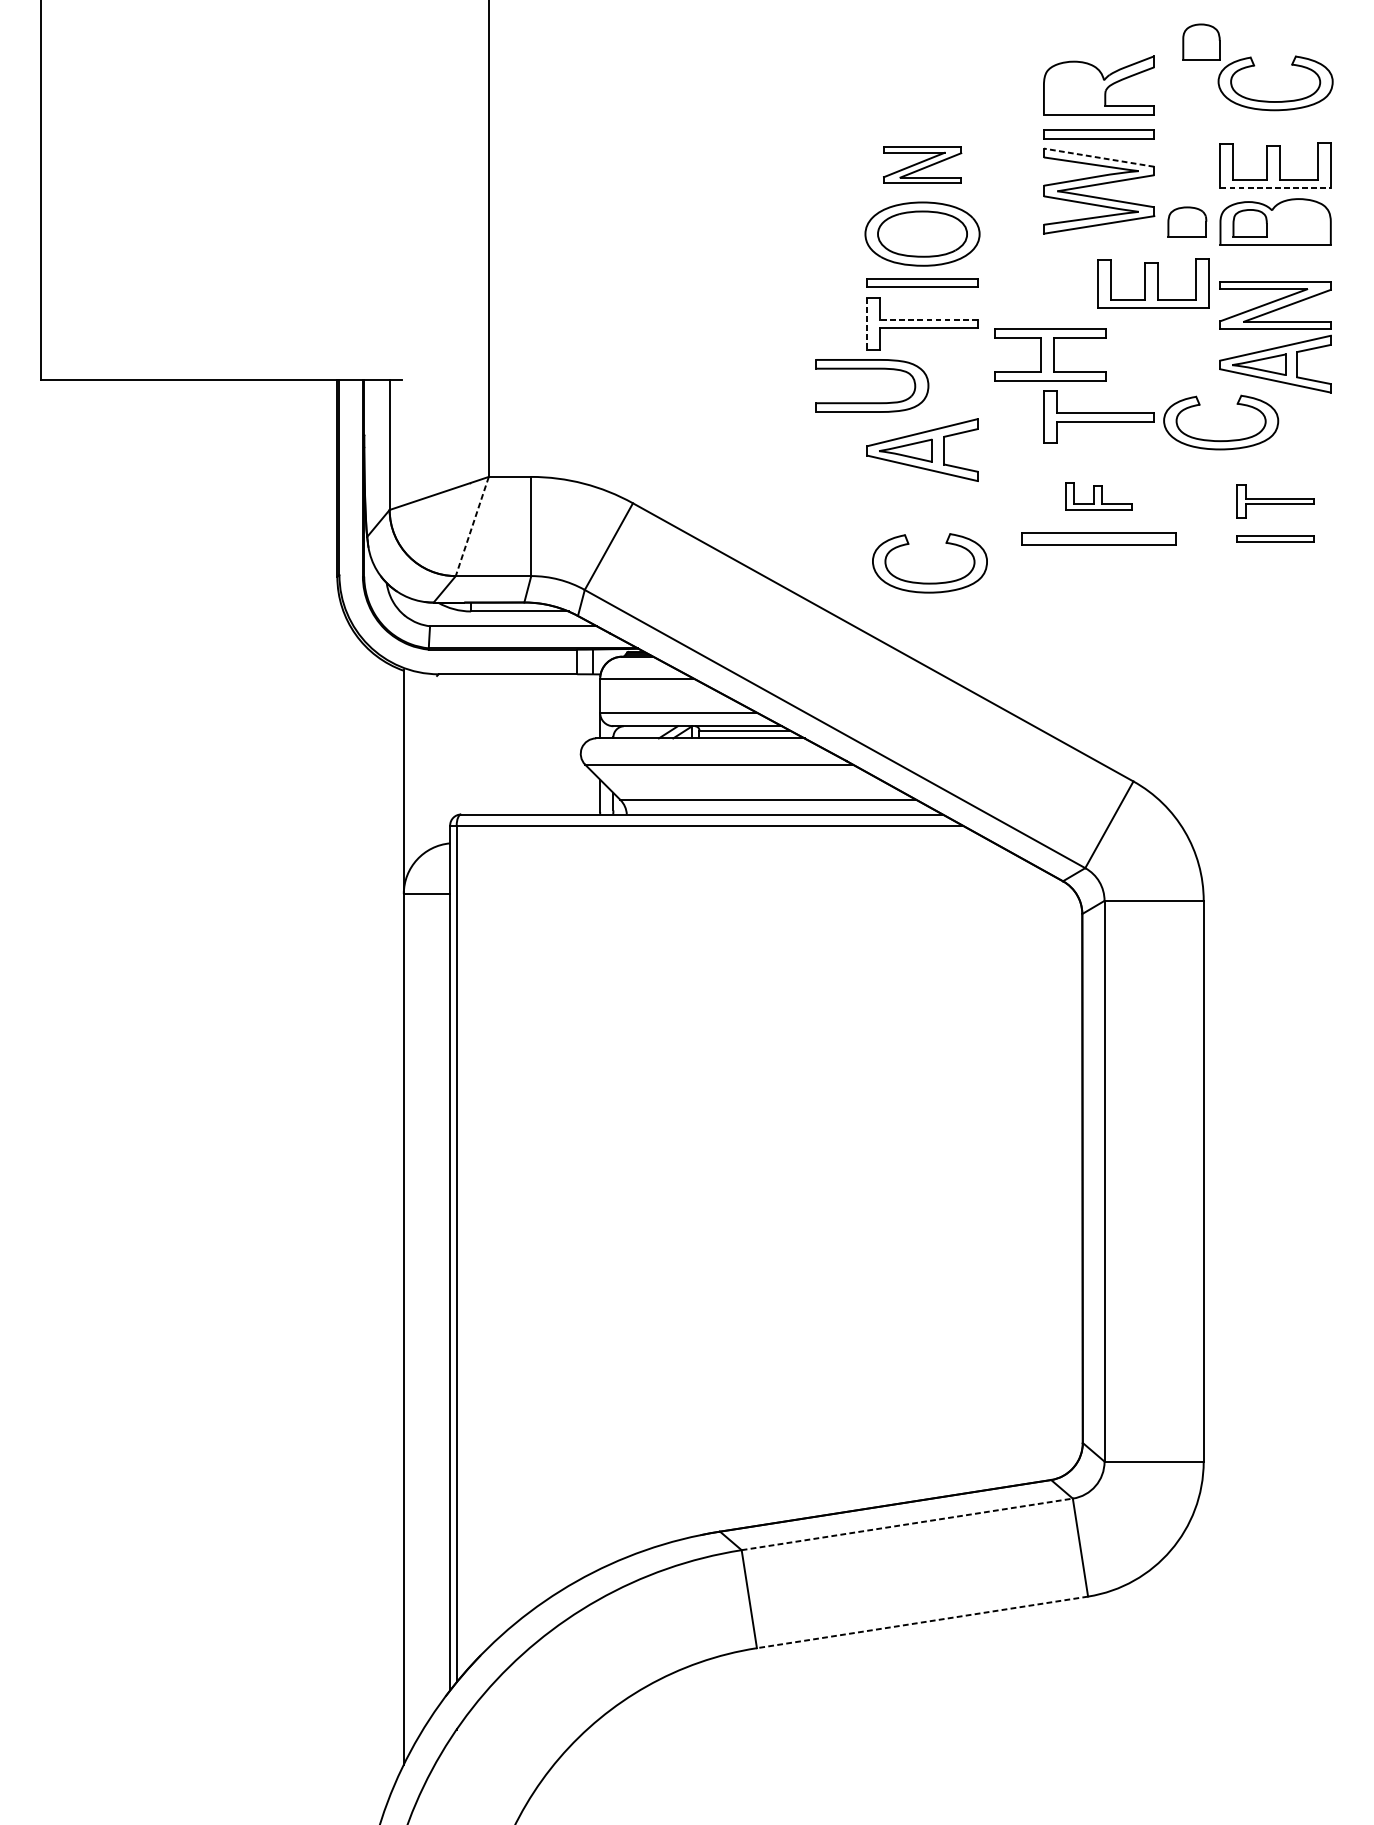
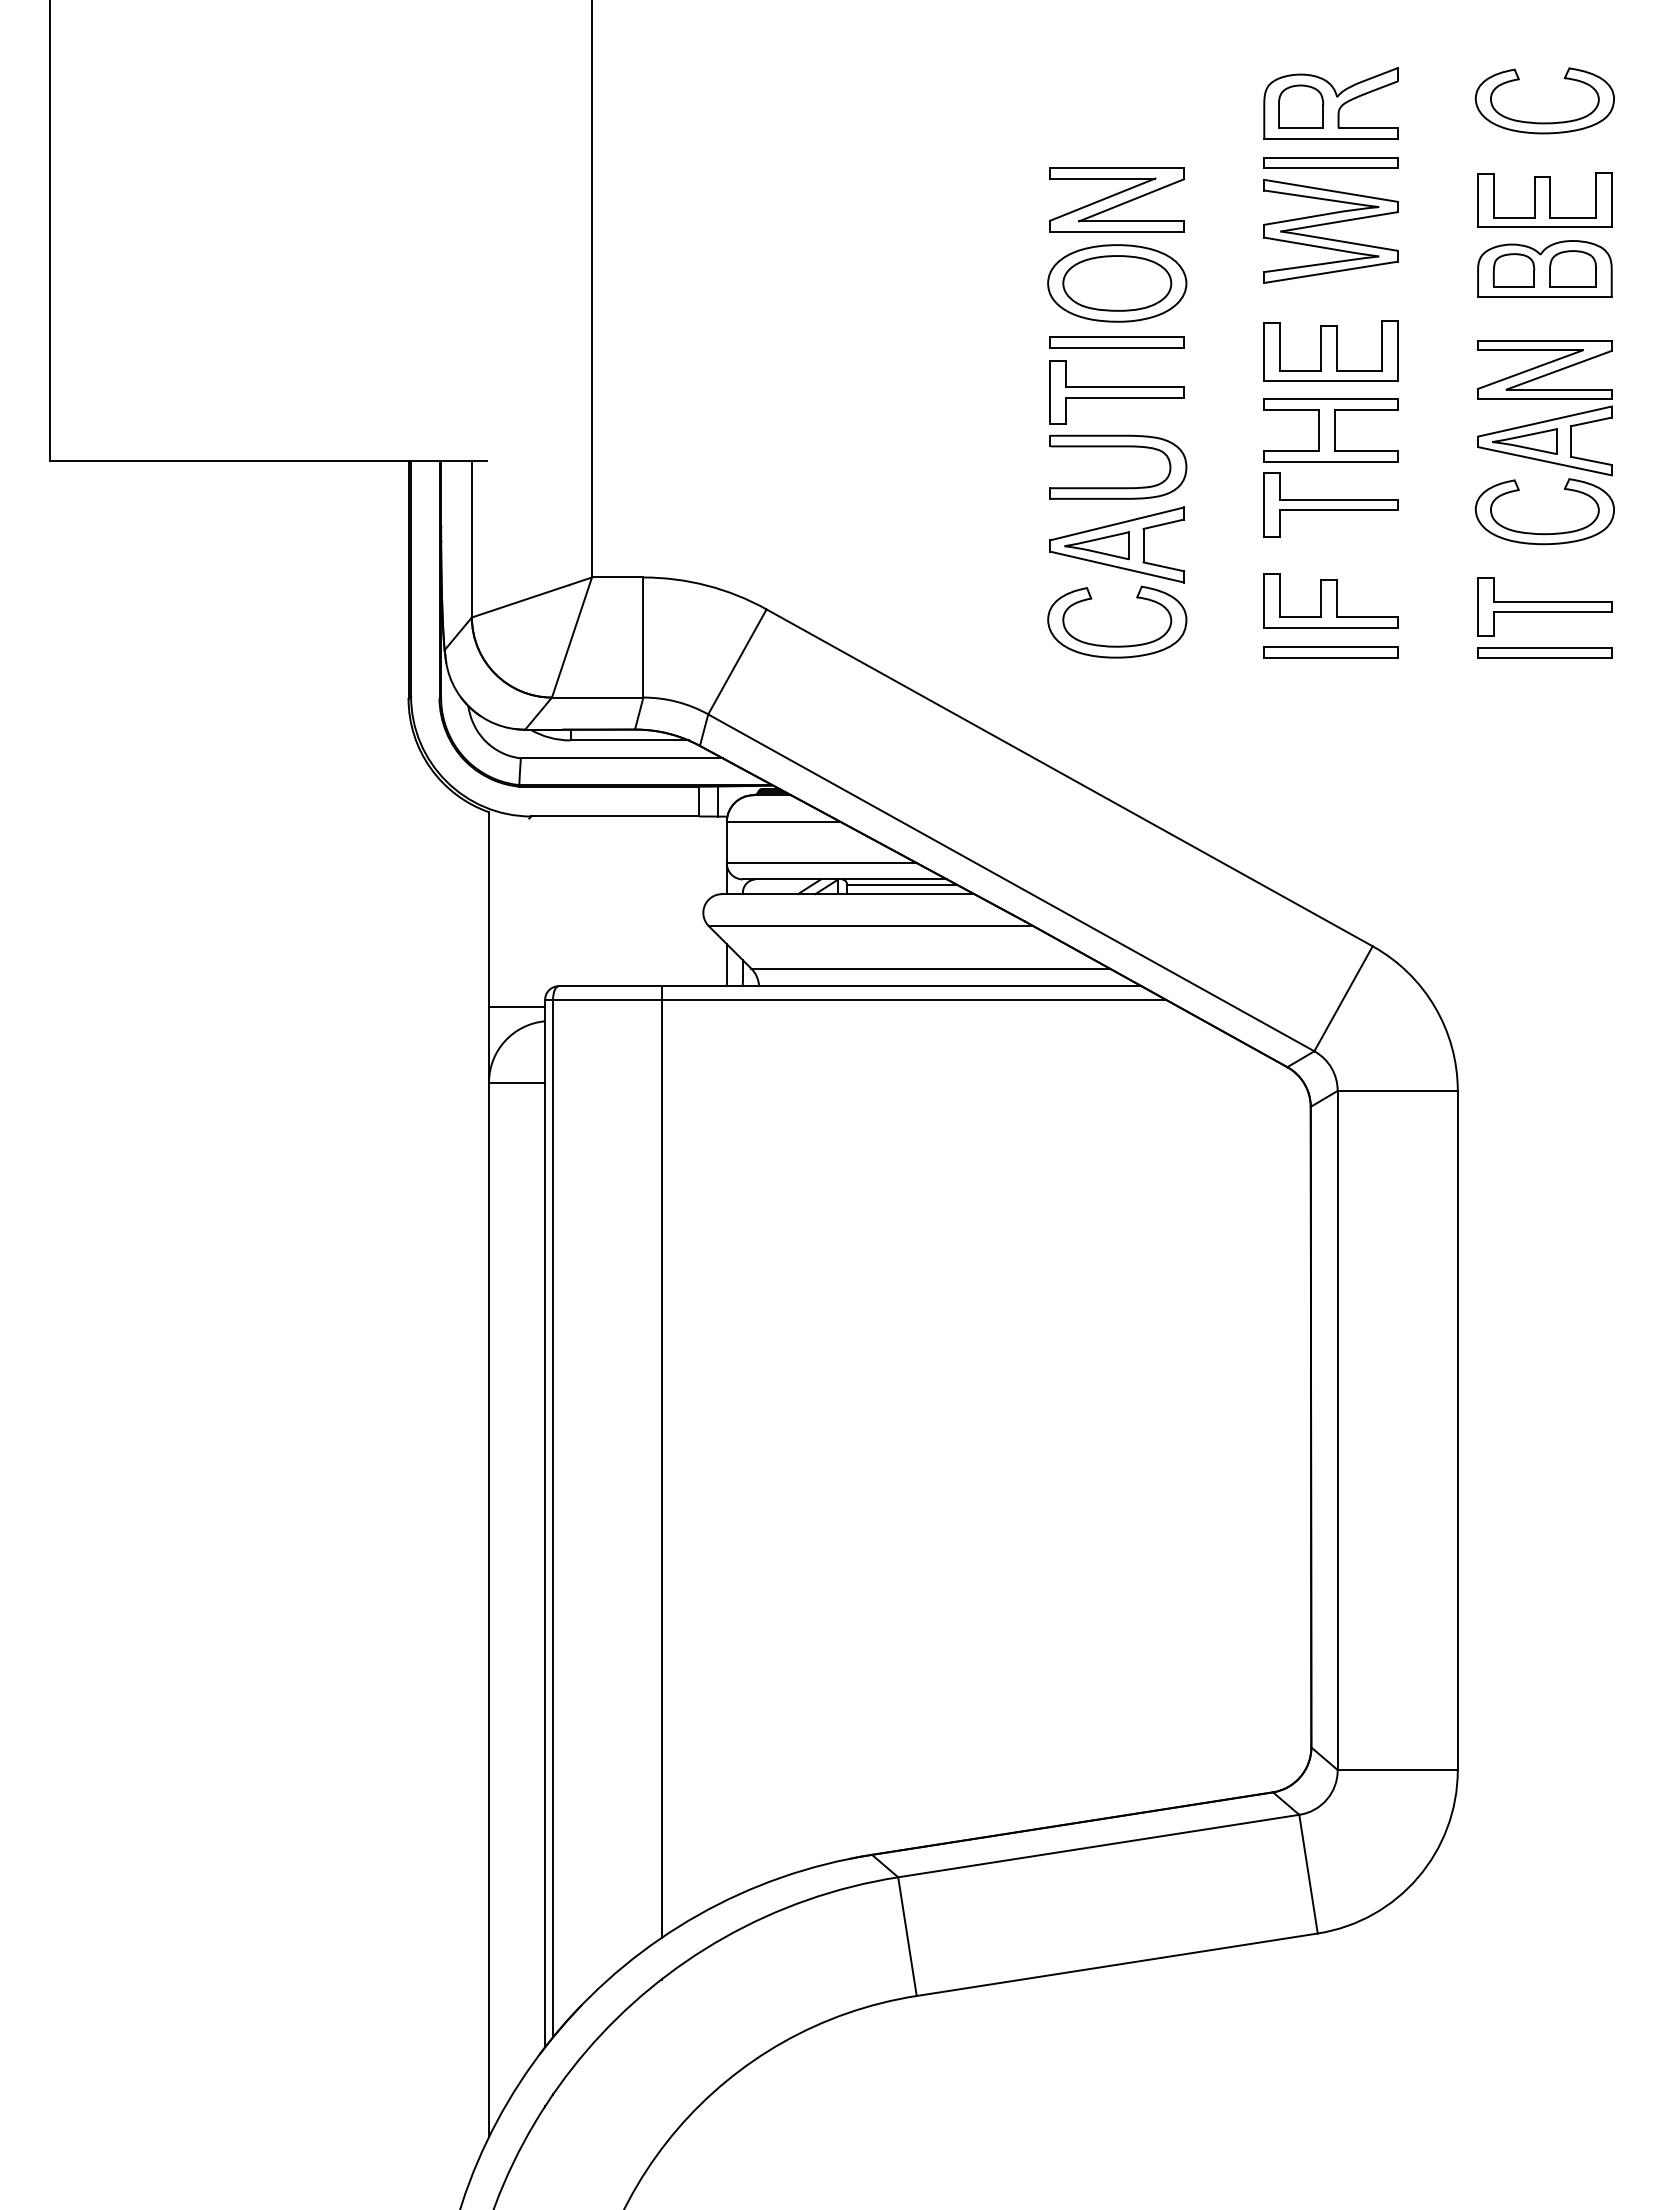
part: (1201, 41) -> (1301, 106), moved
line: (1099, 157) -> (1331, 190), dashed -> solid
part: (922, 164) -> (1117, 199), size x1.43
line: (1275, 187) -> (1544, 227), dashed -> solid
part: (1186, 221) -> (1572, 268), moved
part: (1153, 282) -> (1330, 350), moved
line: (929, 320) -> (1125, 387), dashed -> solid
line: (867, 324) -> (1050, 392), dashed -> solid
part: (1049, 354) -> (1330, 430), moved
part: (872, 369) -> (1118, 447), moved
part: (1220, 440) -> (1544, 533), moved
part: (1098, 495) -> (1330, 600), size x1.67
part: (1275, 500) -> (1544, 606), size x1.43
line: (471, 527) -> (571, 638), dashed -> solid
part: (1098, 538) -> (1330, 652), size x0.71
part: (1275, 538) -> (1544, 652), size x1.43
part: (930, 582) -> (1117, 645), moved
line: (427, 831) -> (517, 1006), added
line: (546, 1206) -> (661, 1461), added
line: (907, 1524) -> (1098, 1846), dashed -> solid
line: (922, 1622) -> (1117, 1964), dashed -> solid

